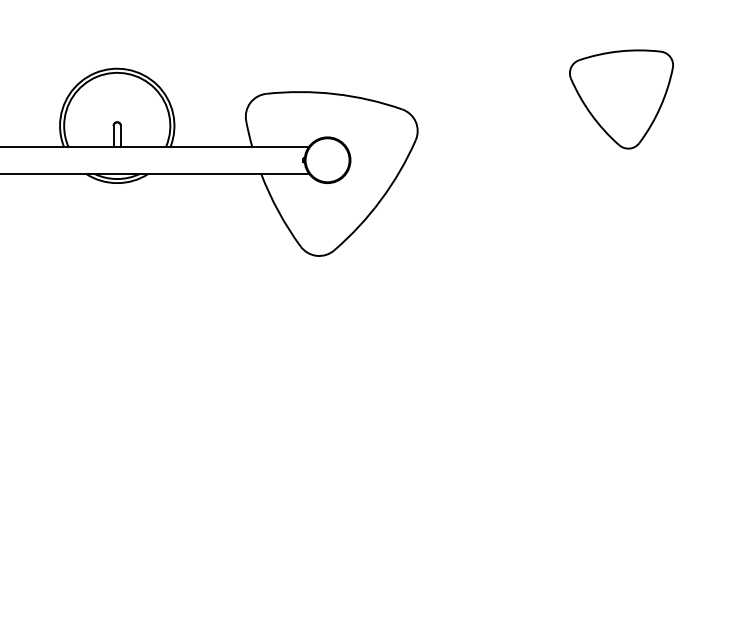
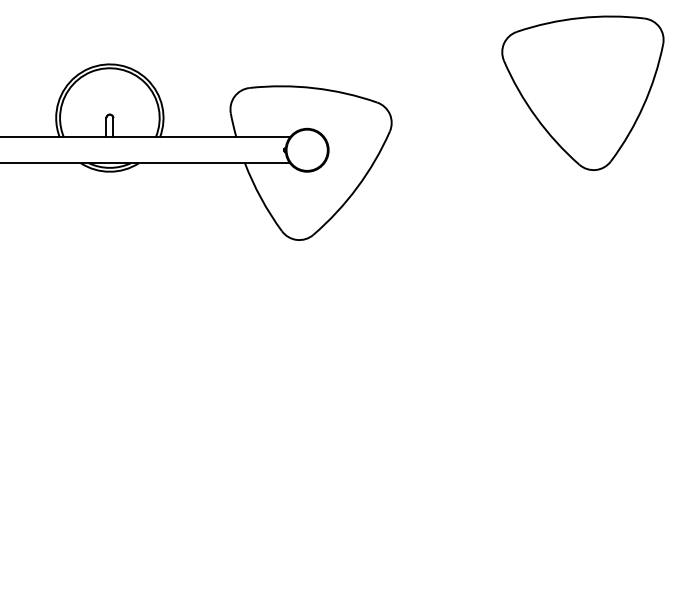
part: (621, 99) -> (582, 93), size x1.67

